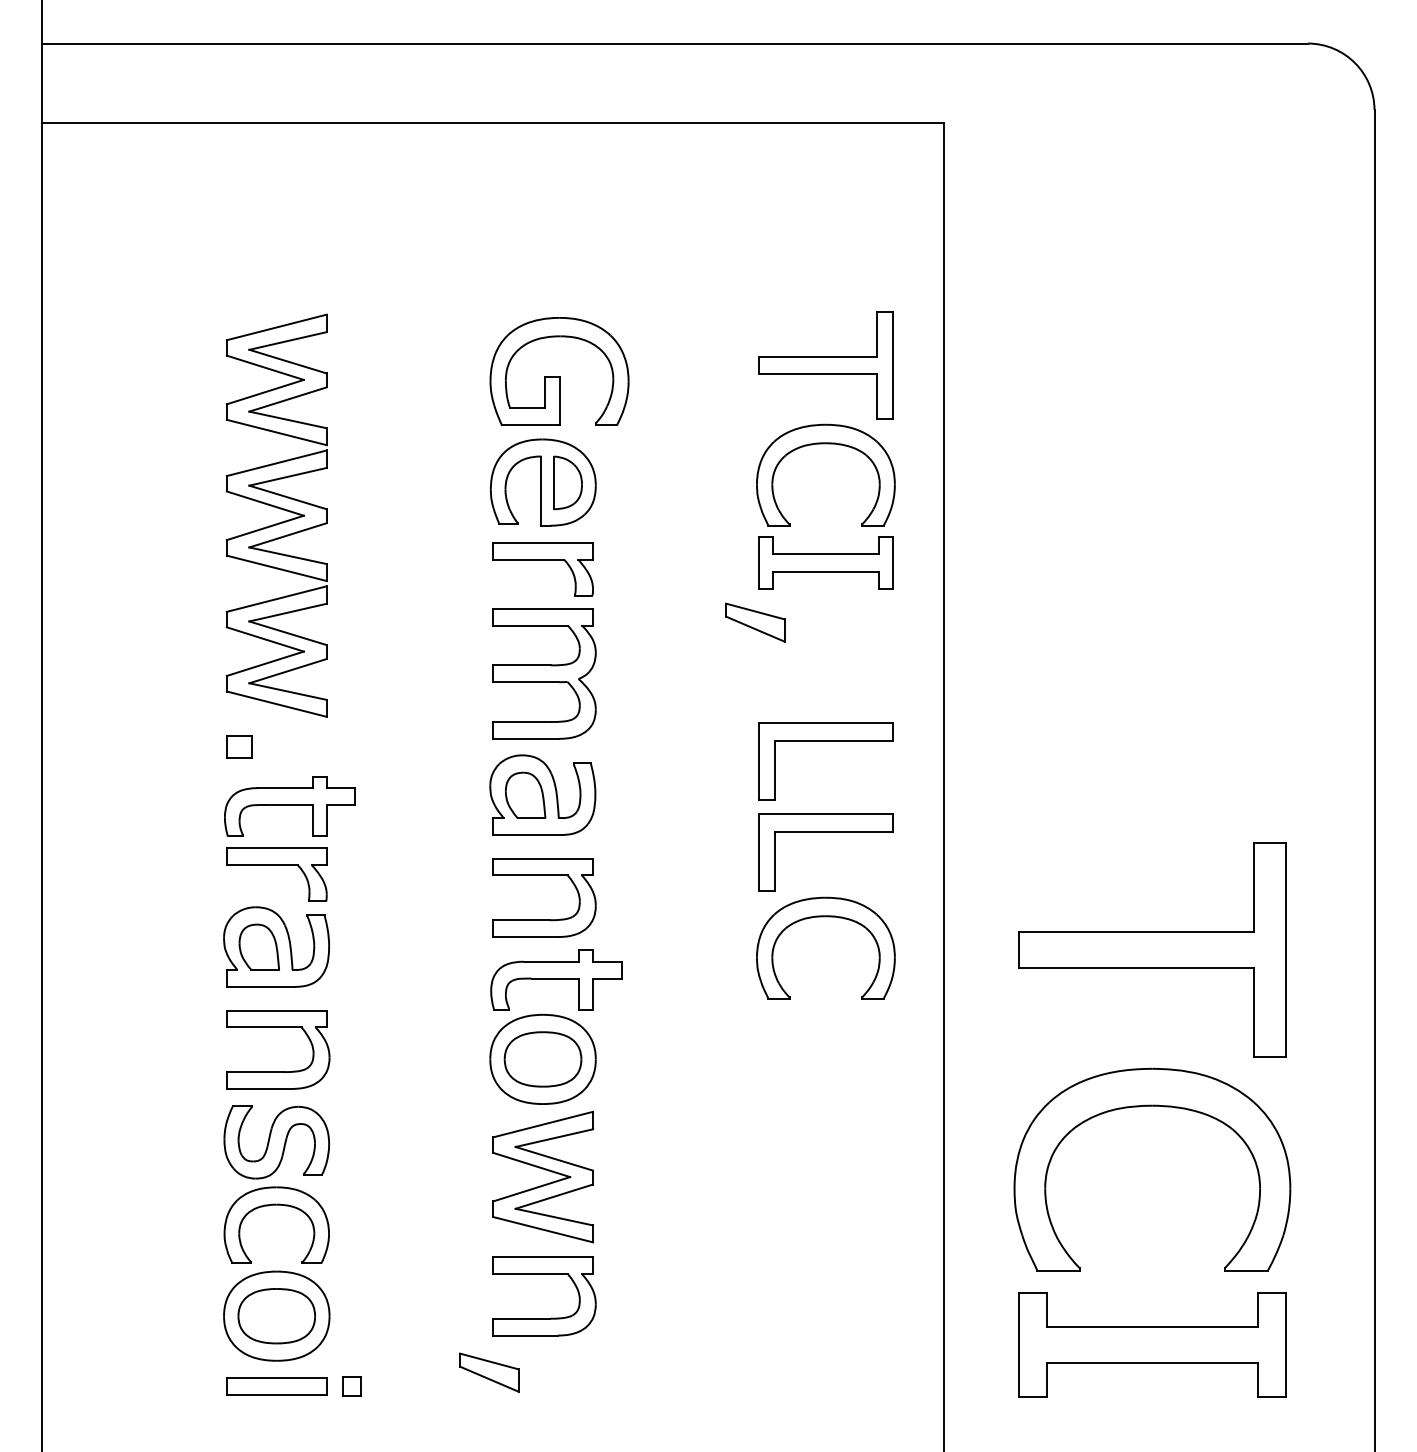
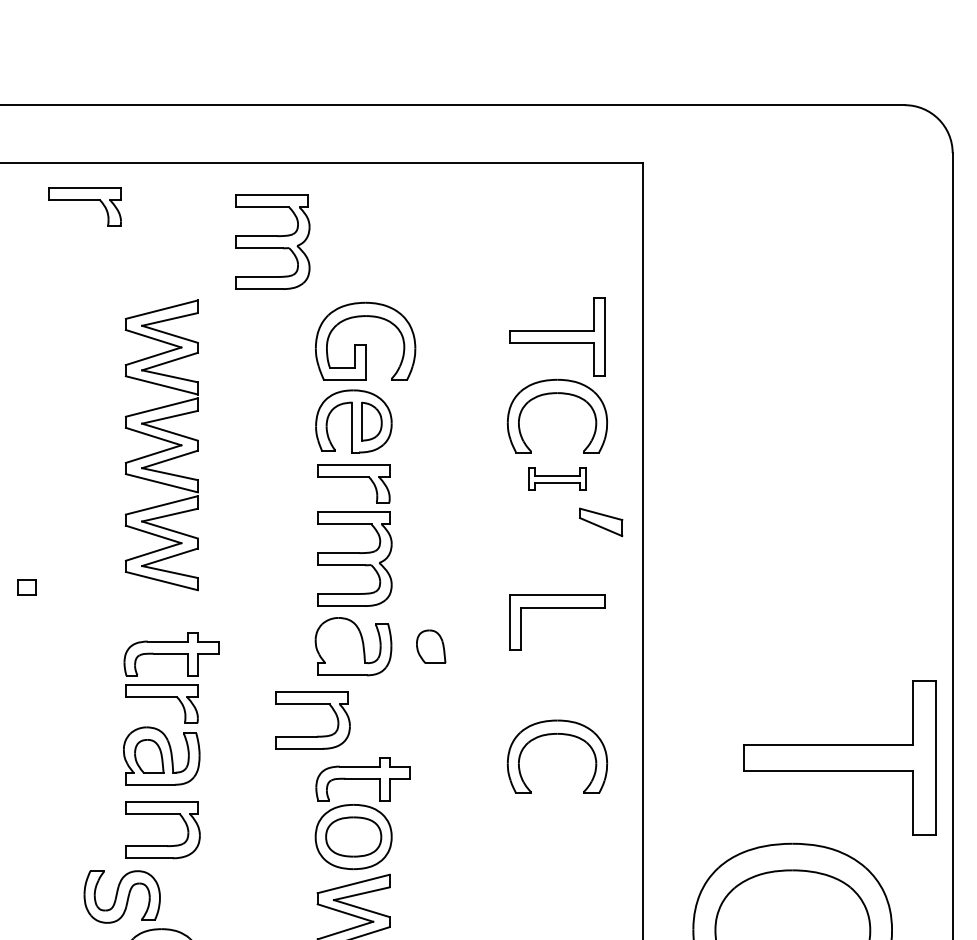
part: (169, 176) -> (84, 200), added
part: (430, 233) -> (272, 242), added
part: (825, 562) -> (557, 479), size x0.6
part: (755, 622) -> (601, 522), moved
part: (239, 746) -> (26, 587), moved
part: (525, 794) -> (431, 646), moved
part: (825, 832) -> (557, 673), removed
part: (544, 875) -> (312, 704), moved
part: (1152, 949) -> (840, 757), moved
part: (276, 1142) -> (122, 896), moved

